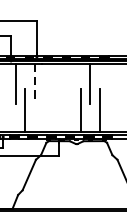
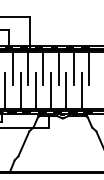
line: (34, 83) -> (28, 68), dashed -> solid
line: (53, 83) -> (43, 68), added
line: (71, 83) -> (58, 68), added
line: (109, 83) -> (89, 68), added
line: (6, 110) -> (5, 90), added
line: (43, 110) -> (35, 90), added
line: (62, 110) -> (51, 90), added

